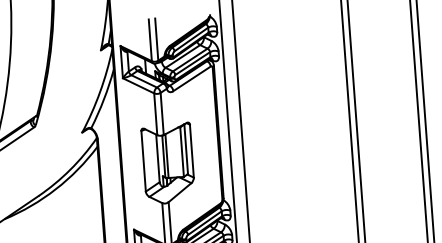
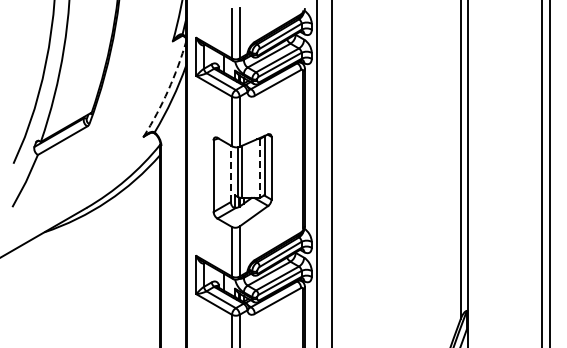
arc: (100, 92) -> (168, 90), solid -> dashed
line: (181, 152) -> (259, 169), solid -> dashed
line: (157, 158) -> (230, 173), solid -> dashed

